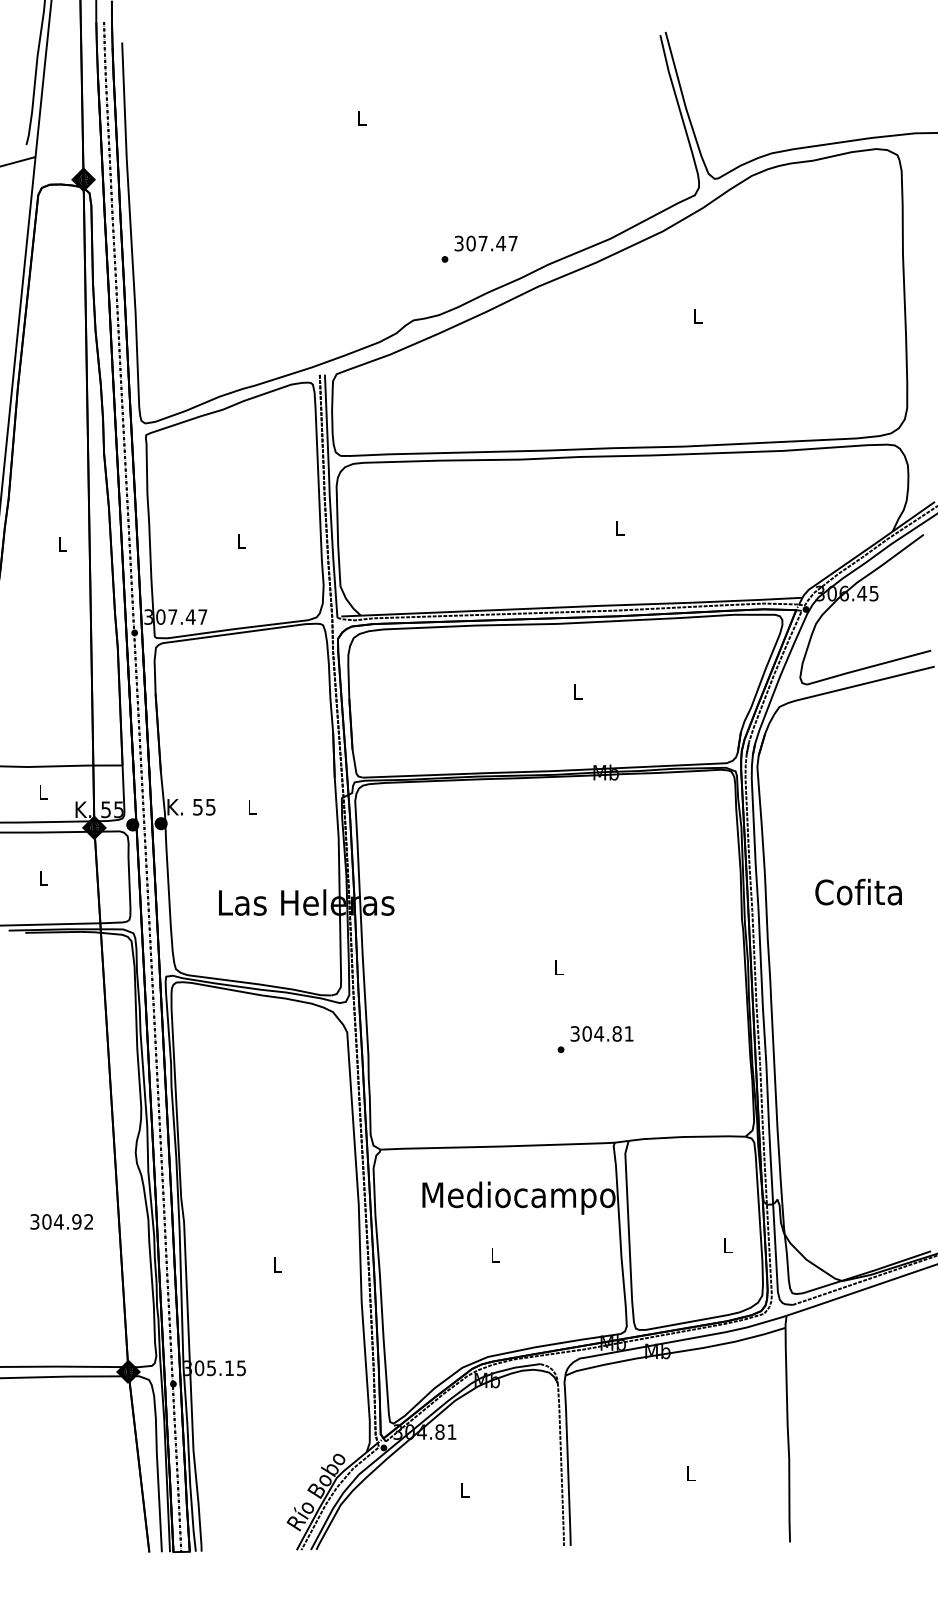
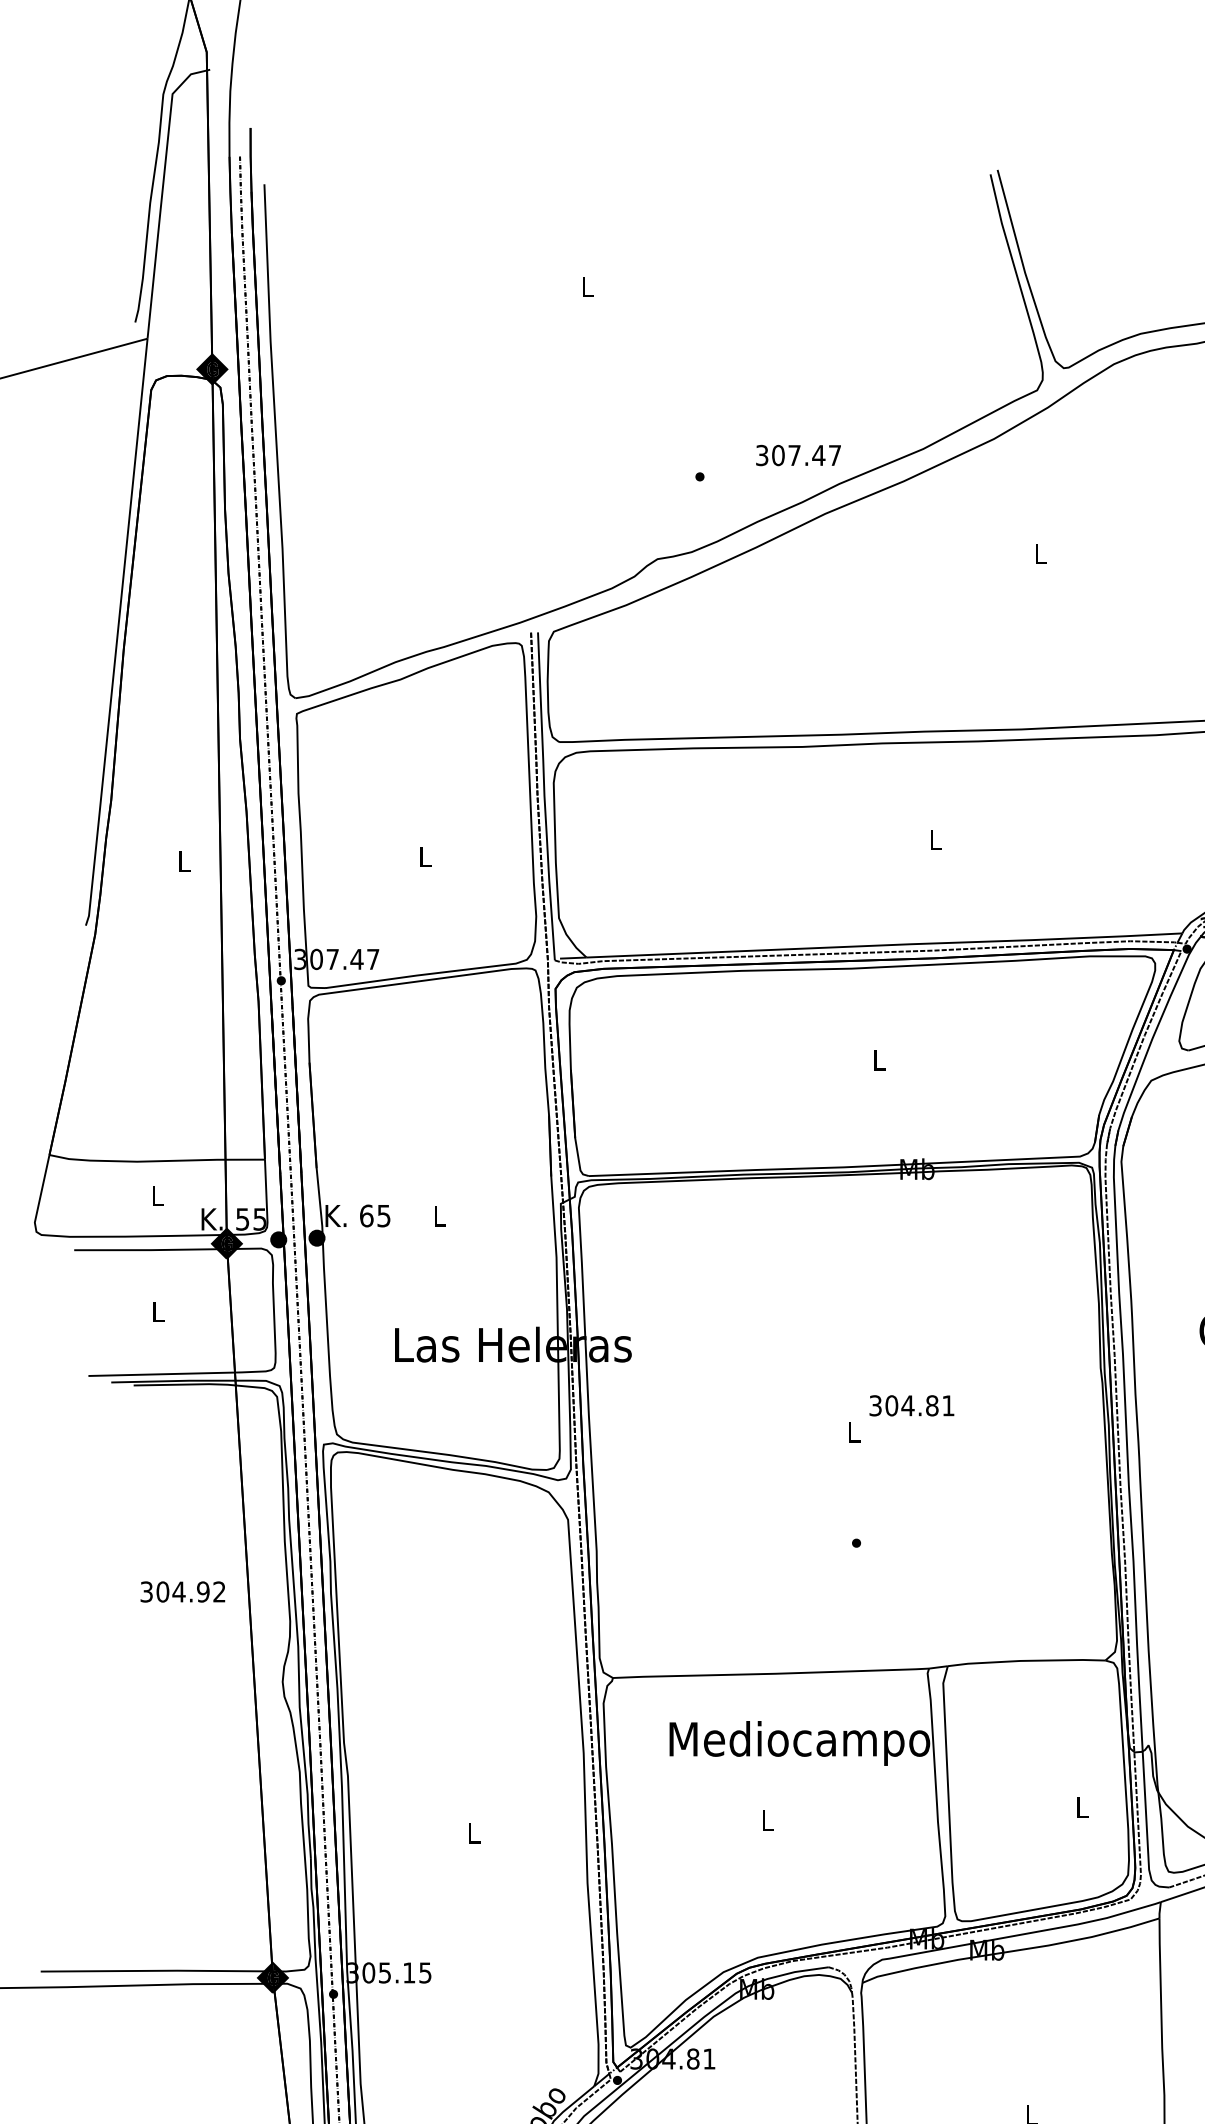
text: (485, 243) -> (797, 455), moved
text: (198, 806) -> (367, 1214), 55 -> 65
text: (601, 1033) -> (911, 1405), moved
text: (61, 1221) -> (182, 1591), moved

